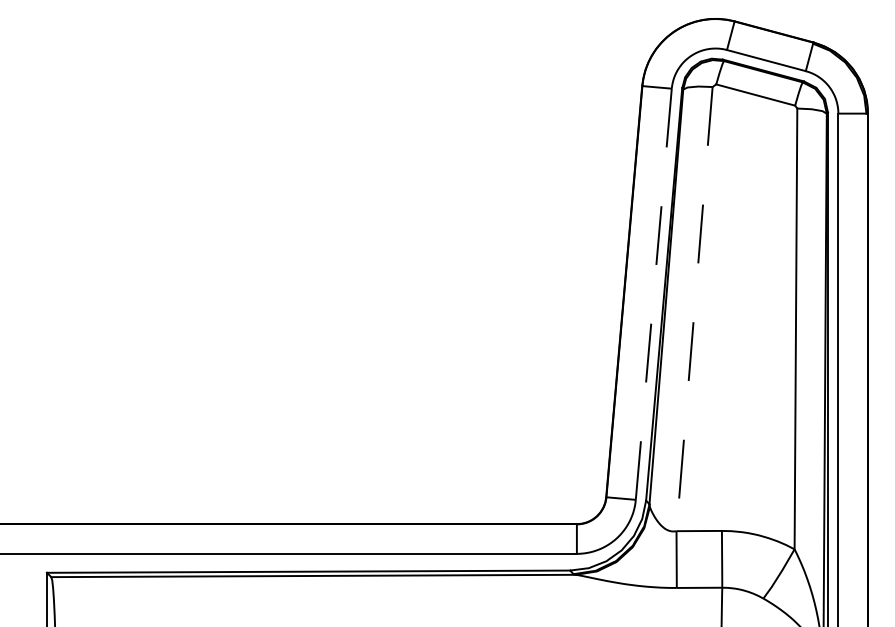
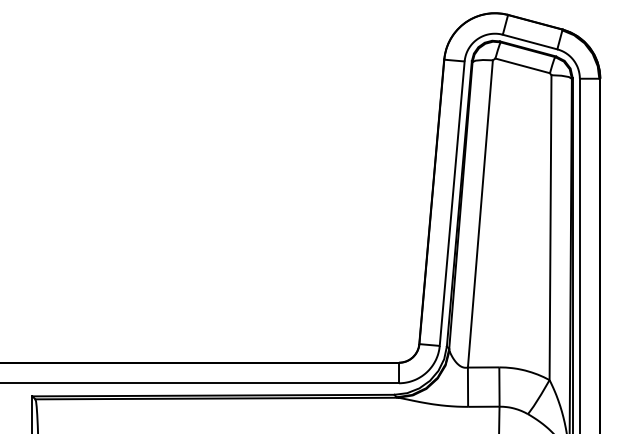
line: (654, 293) -> (452, 203), dashed -> solid
line: (694, 309) -> (480, 214), dashed -> solid

